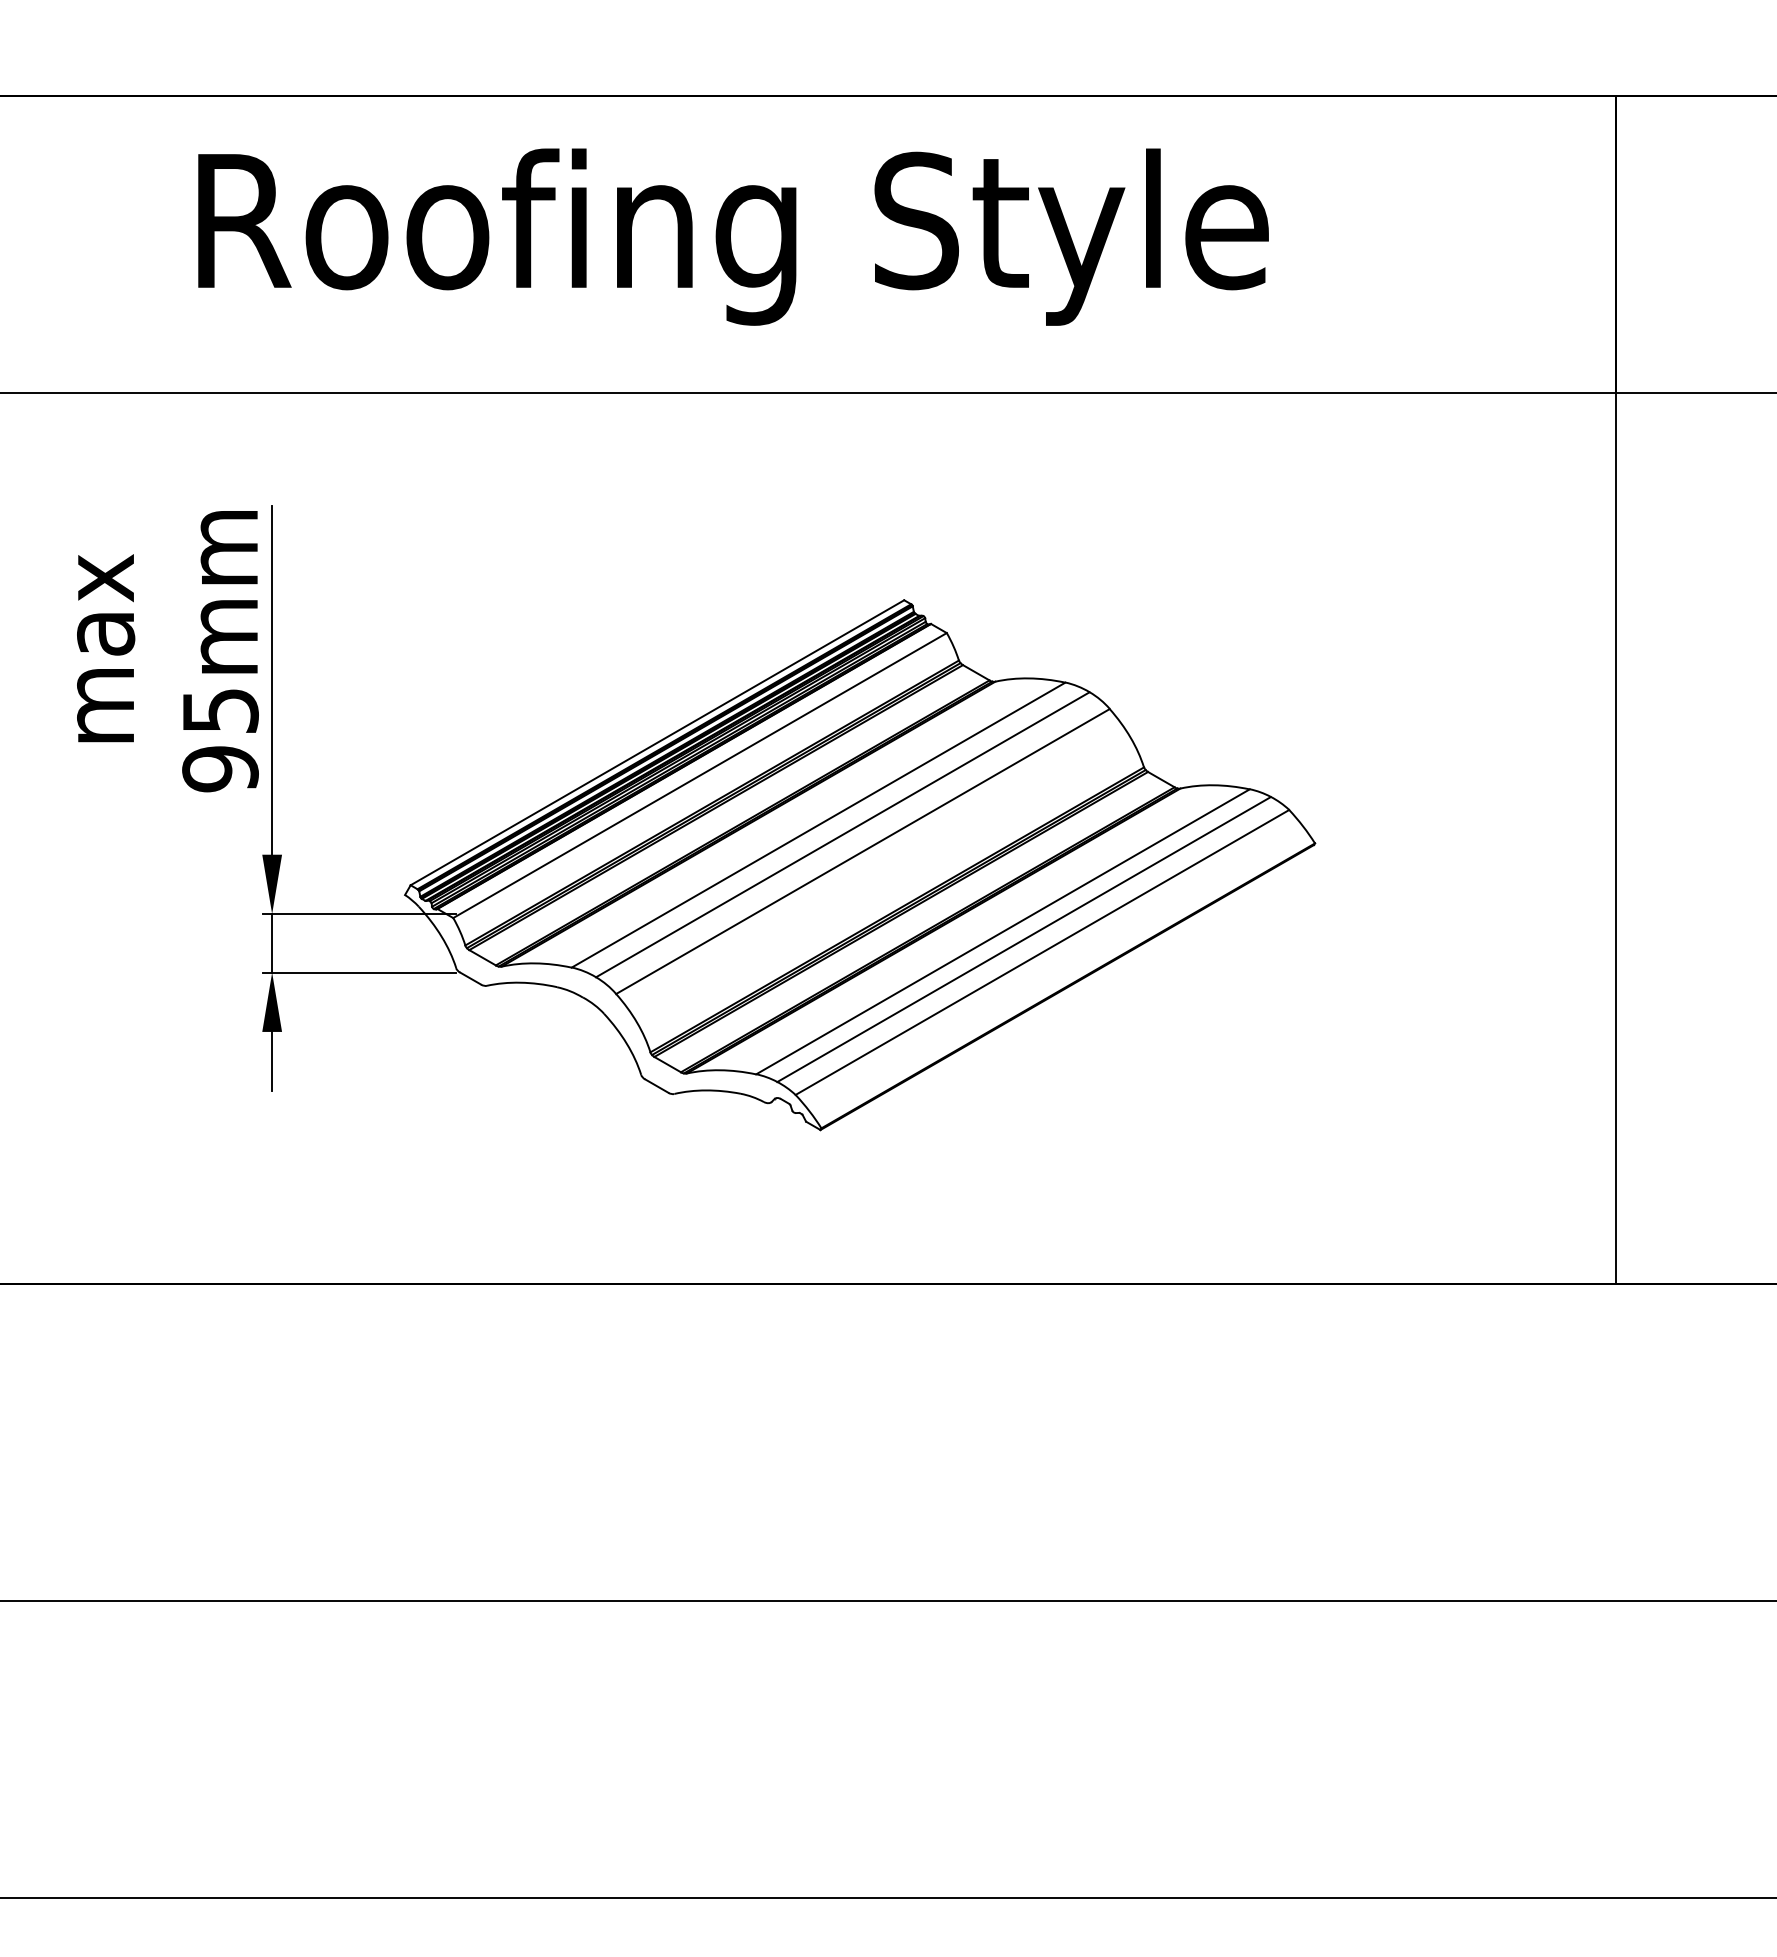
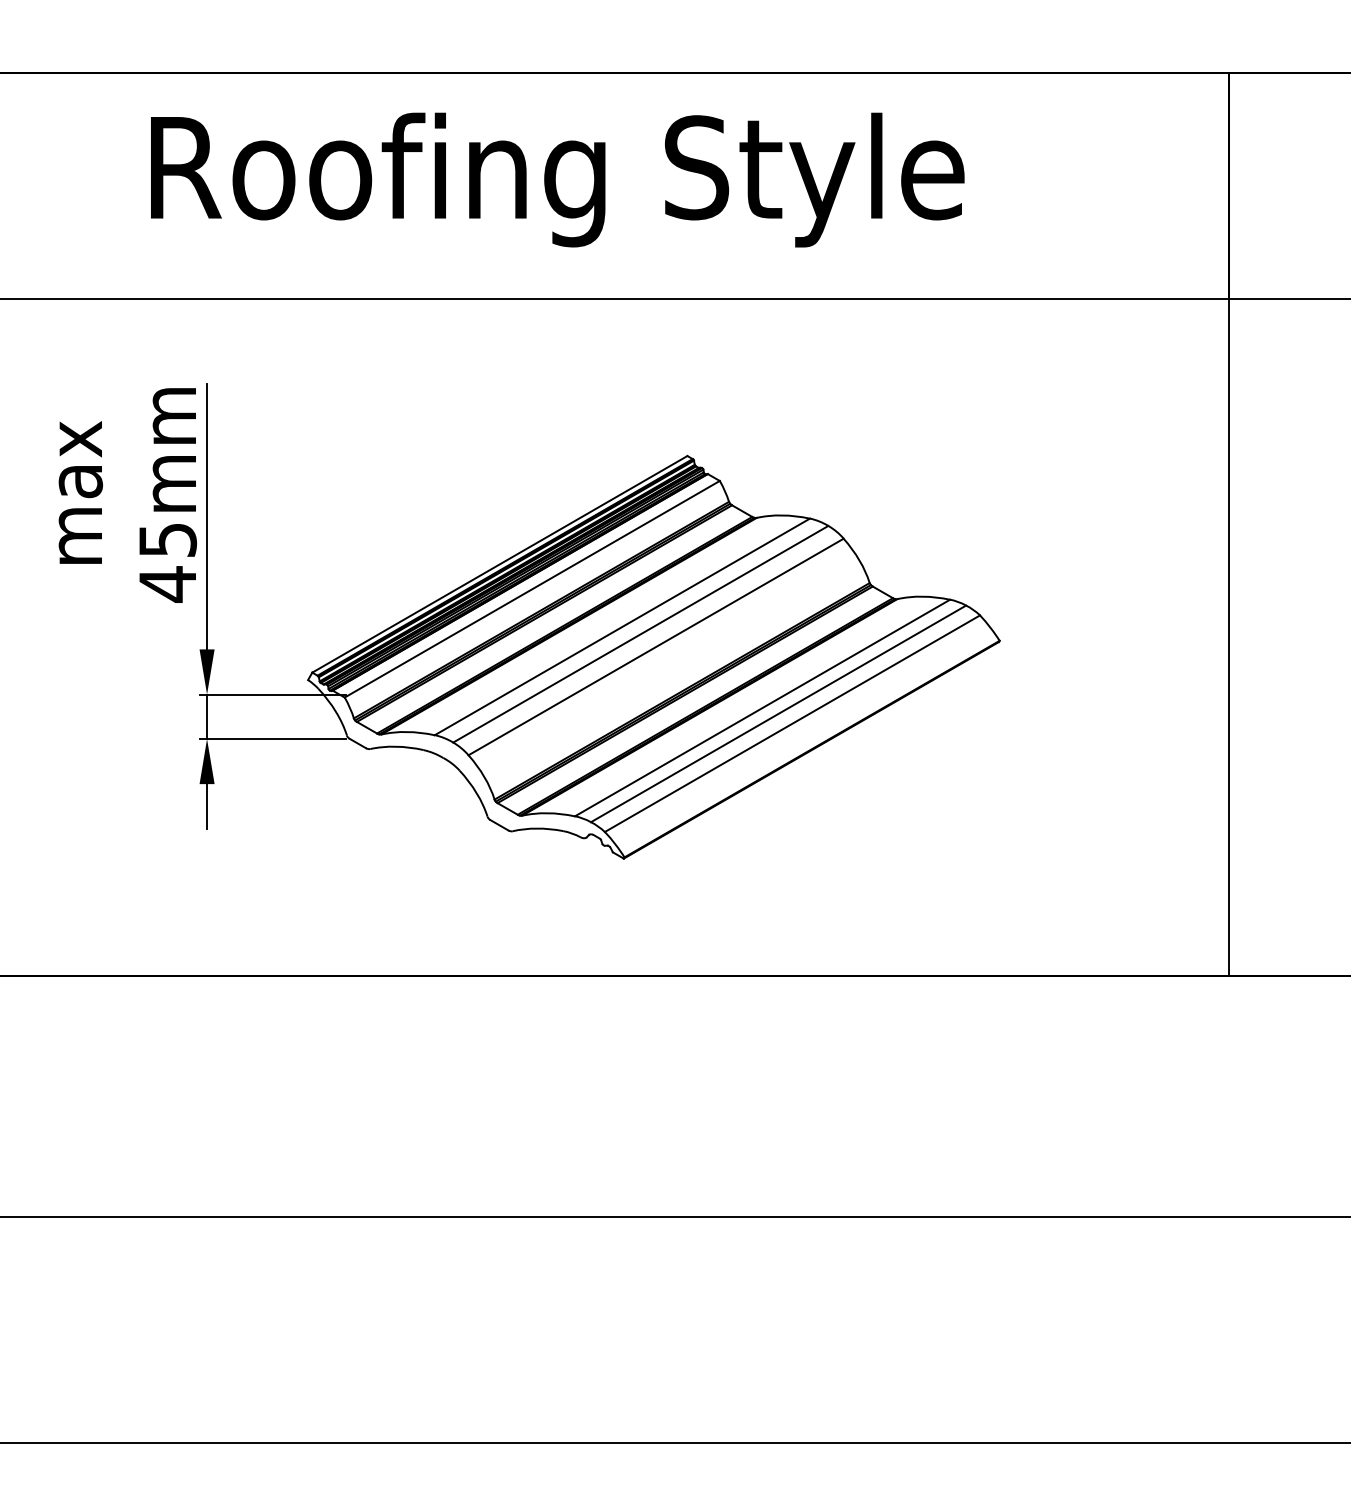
text: (220, 769) -> (167, 584), 95mm -> 45mm

